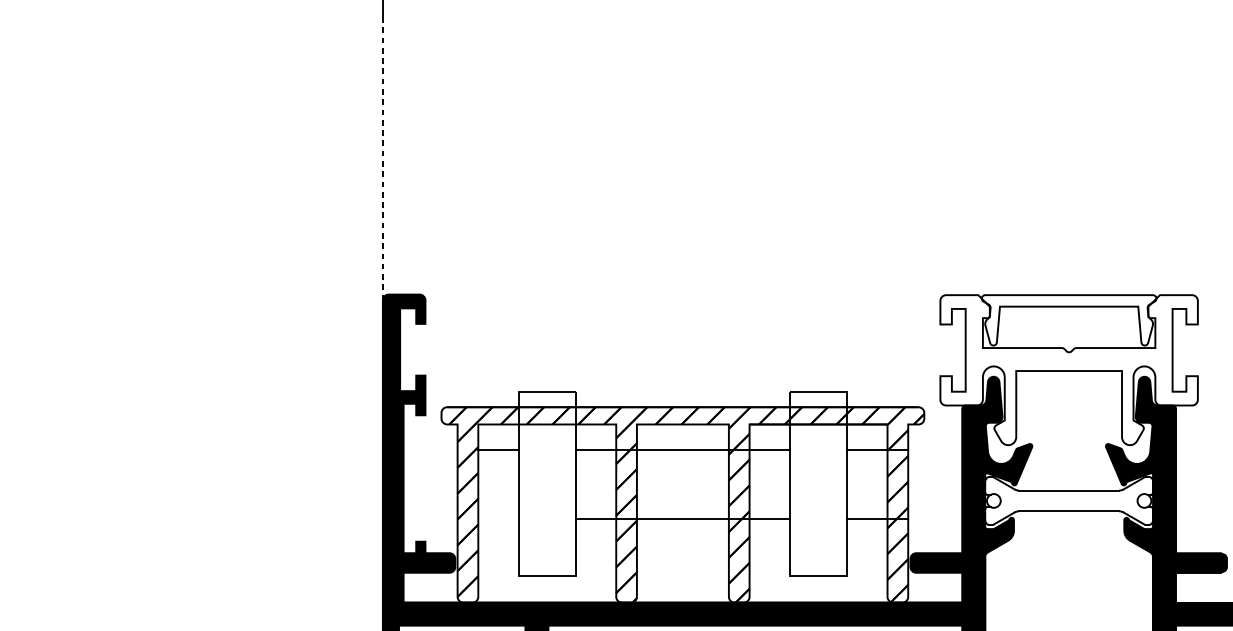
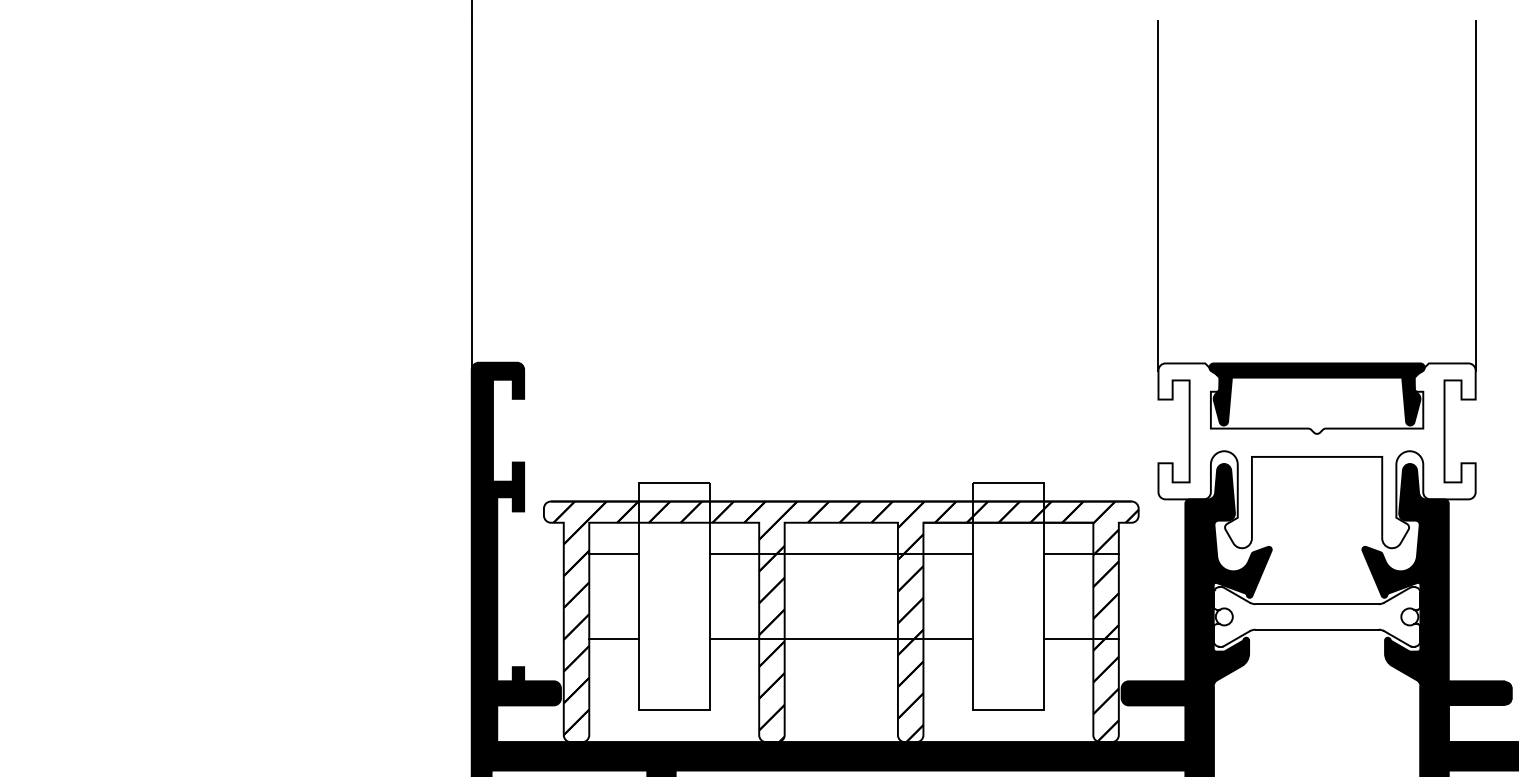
line: (382, 158) -> (471, 195), dashed -> solid
line: (940, 158) -> (1158, 195), added
line: (1197, 158) -> (1475, 195), added
fill: (1068, 320) -> (1316, 394), added
line: (497, 518) -> (613, 638), added

